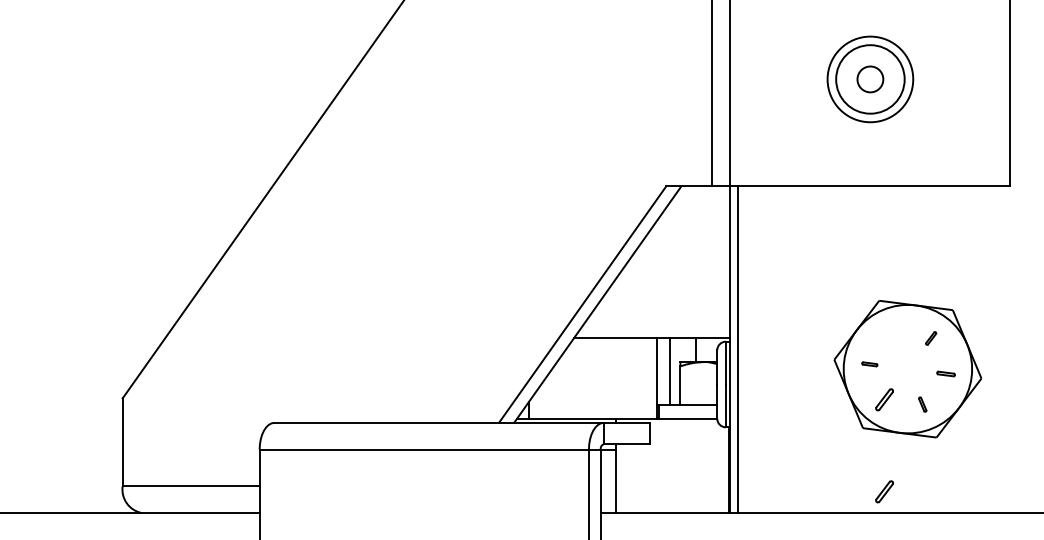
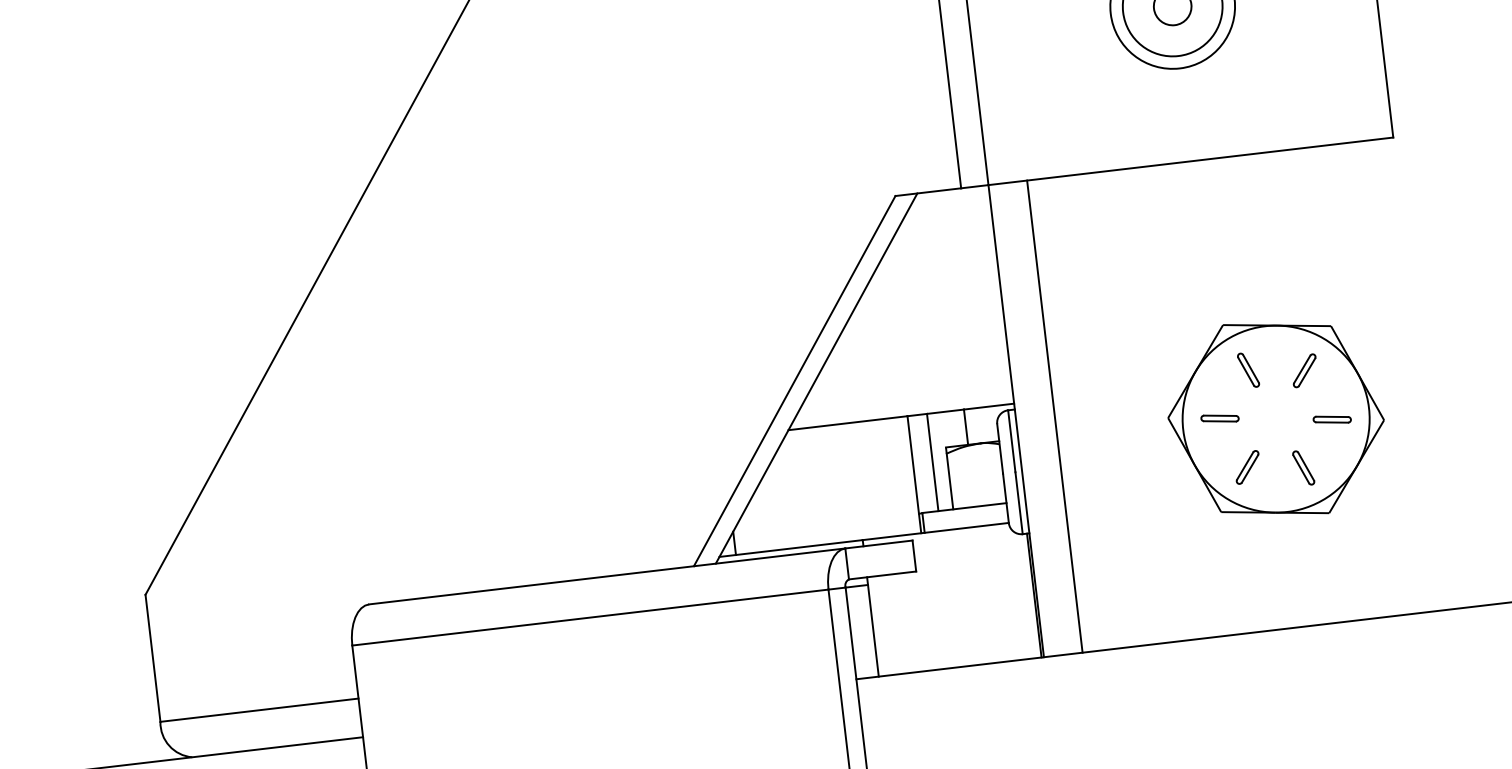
part: (892, 333) -> (1247, 370), added
part: (930, 338) -> (1303, 370), size x1.67
line: (738, 349) -> (1055, 416), moved
part: (869, 364) -> (1219, 418), size x1.67
part: (945, 373) -> (1331, 419), size x1.43
part: (922, 404) -> (1303, 467), size x1.67
part: (884, 491) -> (1263, 600), removed

